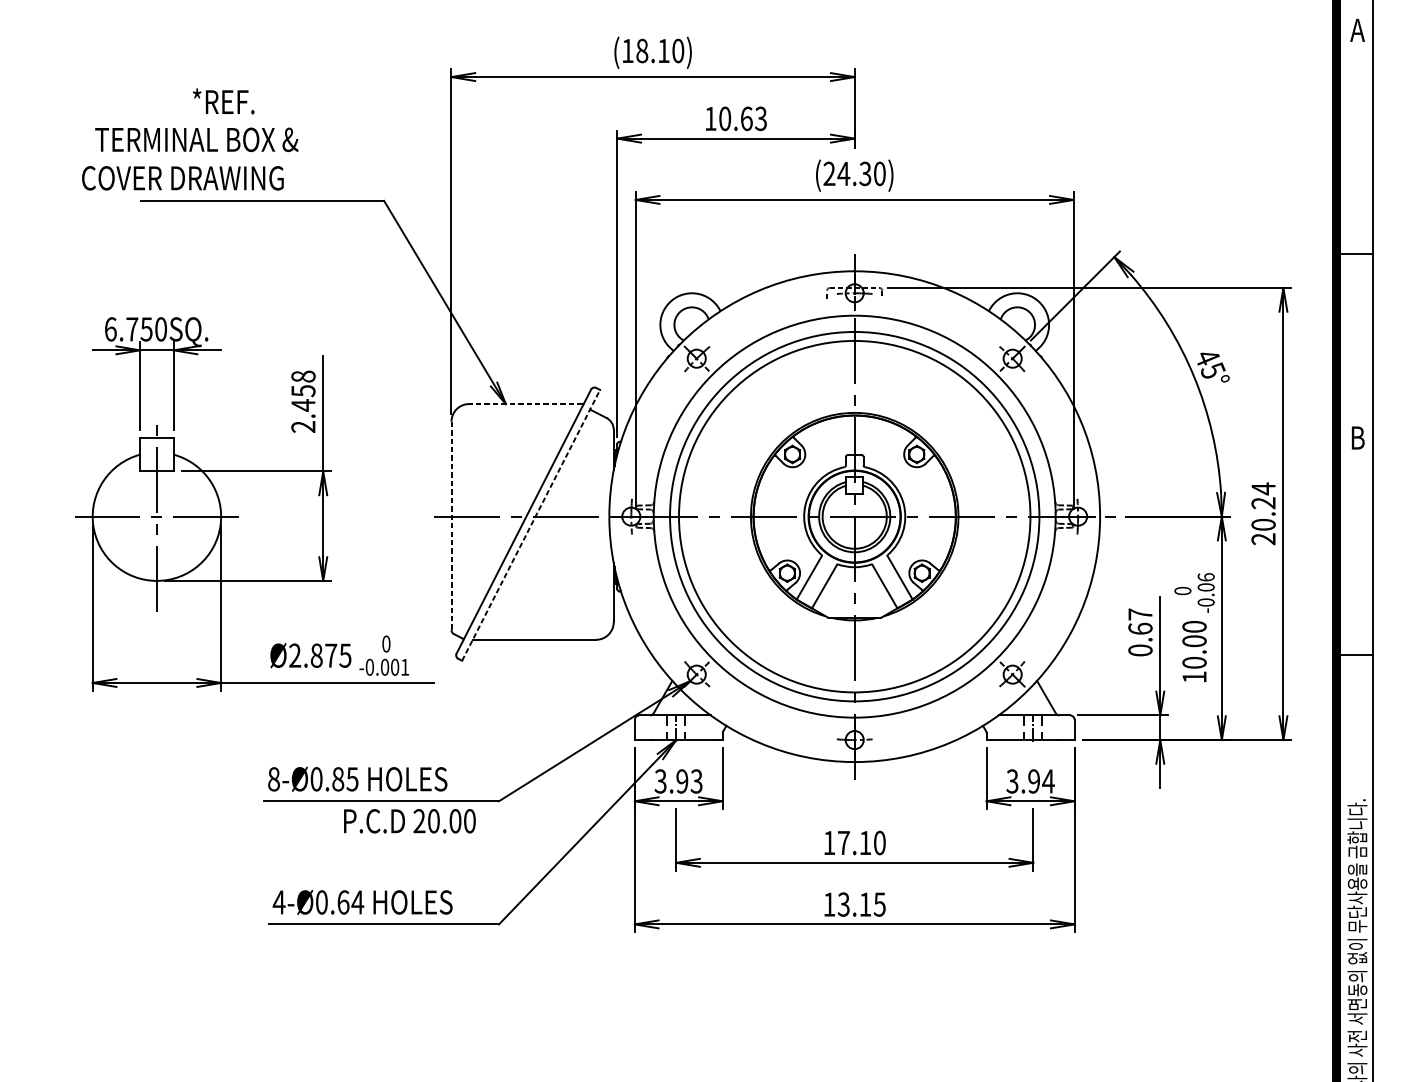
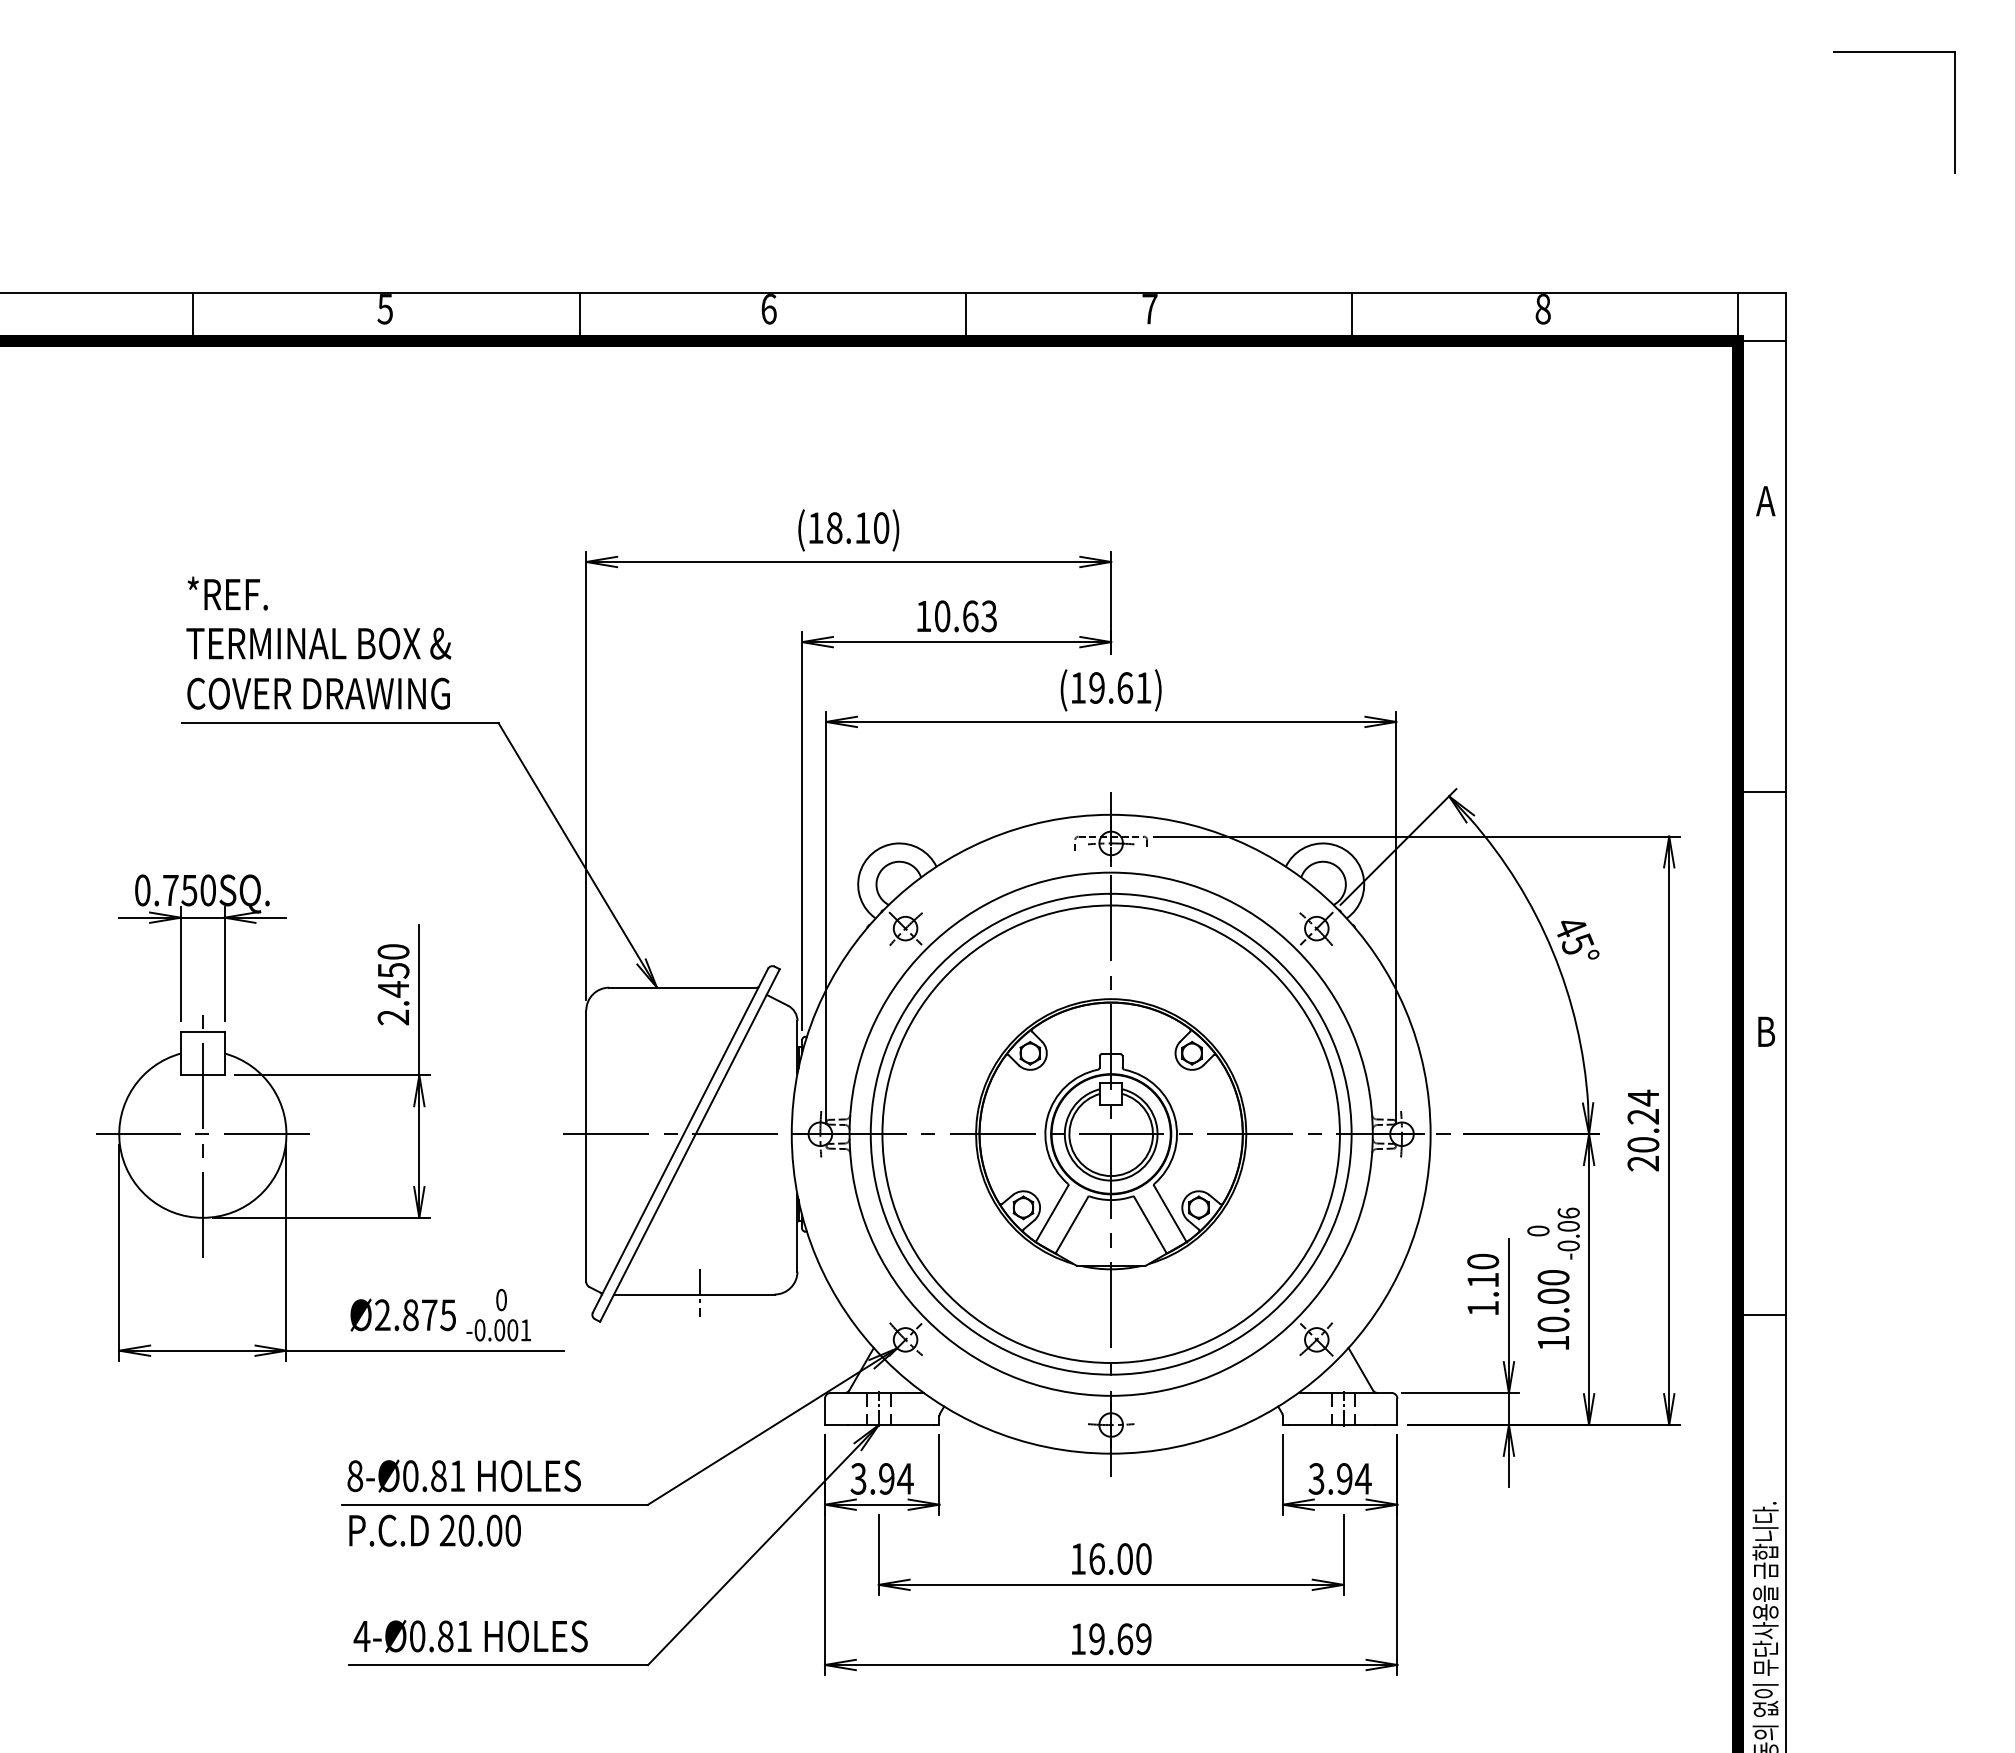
text: (223, 101) -> (227, 593), moved
text: (196, 139) -> (318, 643), moved
text: (854, 173) -> (1110, 687), (24.30) -> (19.61)
text: (182, 178) -> (318, 693), moved
text: (110, 329) -> (142, 890), 6.750SQ. -> 0.750SQ.
text: (303, 376) -> (393, 951), 2.458 -> 2.450
line: (526, 403) -> (683, 987), dashed -> solid
line: (530, 525) -> (689, 1145), dashed -> solid
line: (451, 526) -> (586, 1146), dashed -> solid
text: (1140, 632) -> (1483, 1284), 0.67 -> 1.10
line: (539, 639) -> (700, 1293), added
text: (352, 779) -> (457, 1476), 8-Ø0.85 -> 8-Ø0.81
text: (696, 781) -> (905, 1478), 3.93 -> 3.94
text: (409, 821) -> (434, 1530), moved
text: (854, 842) -> (1110, 1558), 17.10 -> 16.00
text: (351, 902) -> (455, 1636), 4-Ø0.64 -> 4-Ø0.81
text: (861, 904) -> (1120, 1639), 13.15 -> 19.69

